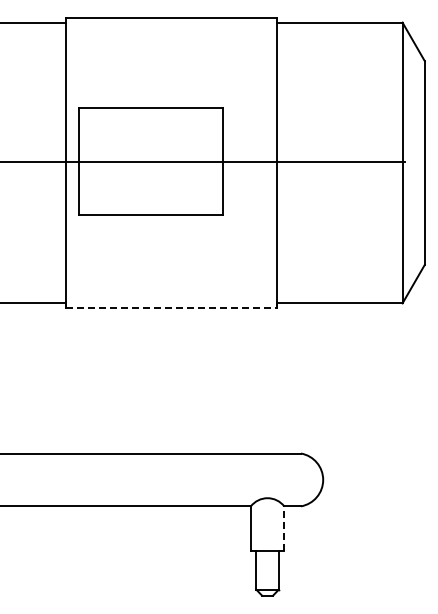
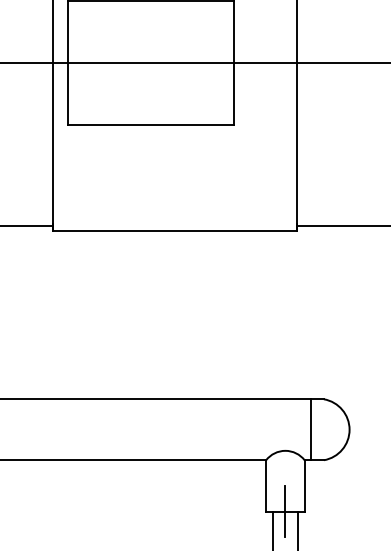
line: (171, 307) -> (174, 230), dashed -> solid
line: (289, 479) -> (310, 429), added
line: (284, 528) -> (304, 485), dashed -> solid
line: (267, 550) -> (285, 511), added

